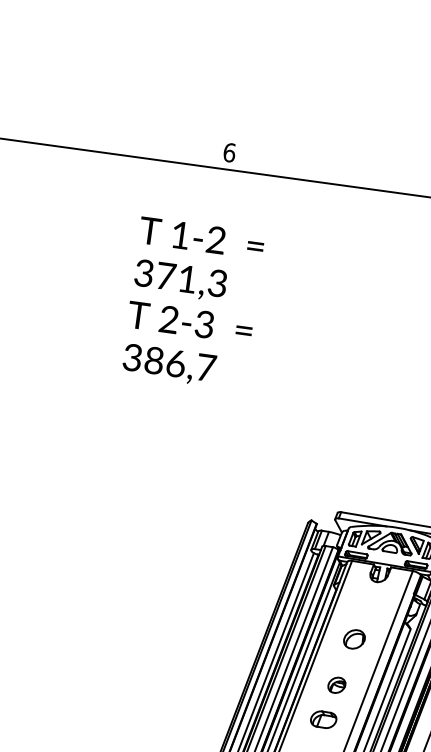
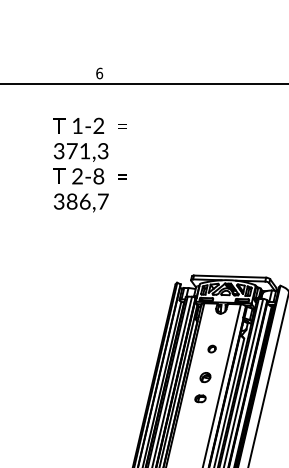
text: (204, 324) -> (98, 176), 2-3 -> 2-8
part: (353, 638) -> (211, 348), size x0.6
part: (323, 719) -> (200, 398), size x0.7

